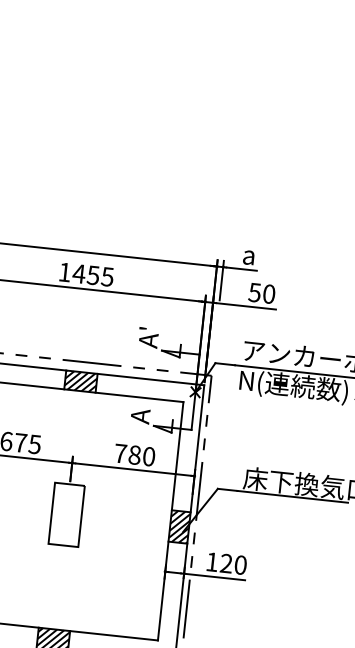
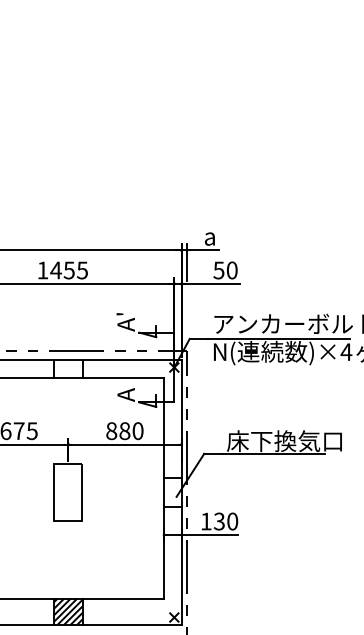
hatch: (80, 380) -> (67, 368), removed
text: (120, 454) -> (111, 431), 780 -> 880
hatch: (179, 526) -> (172, 492), removed
text: (225, 563) -> (218, 521), 120 -> 130

